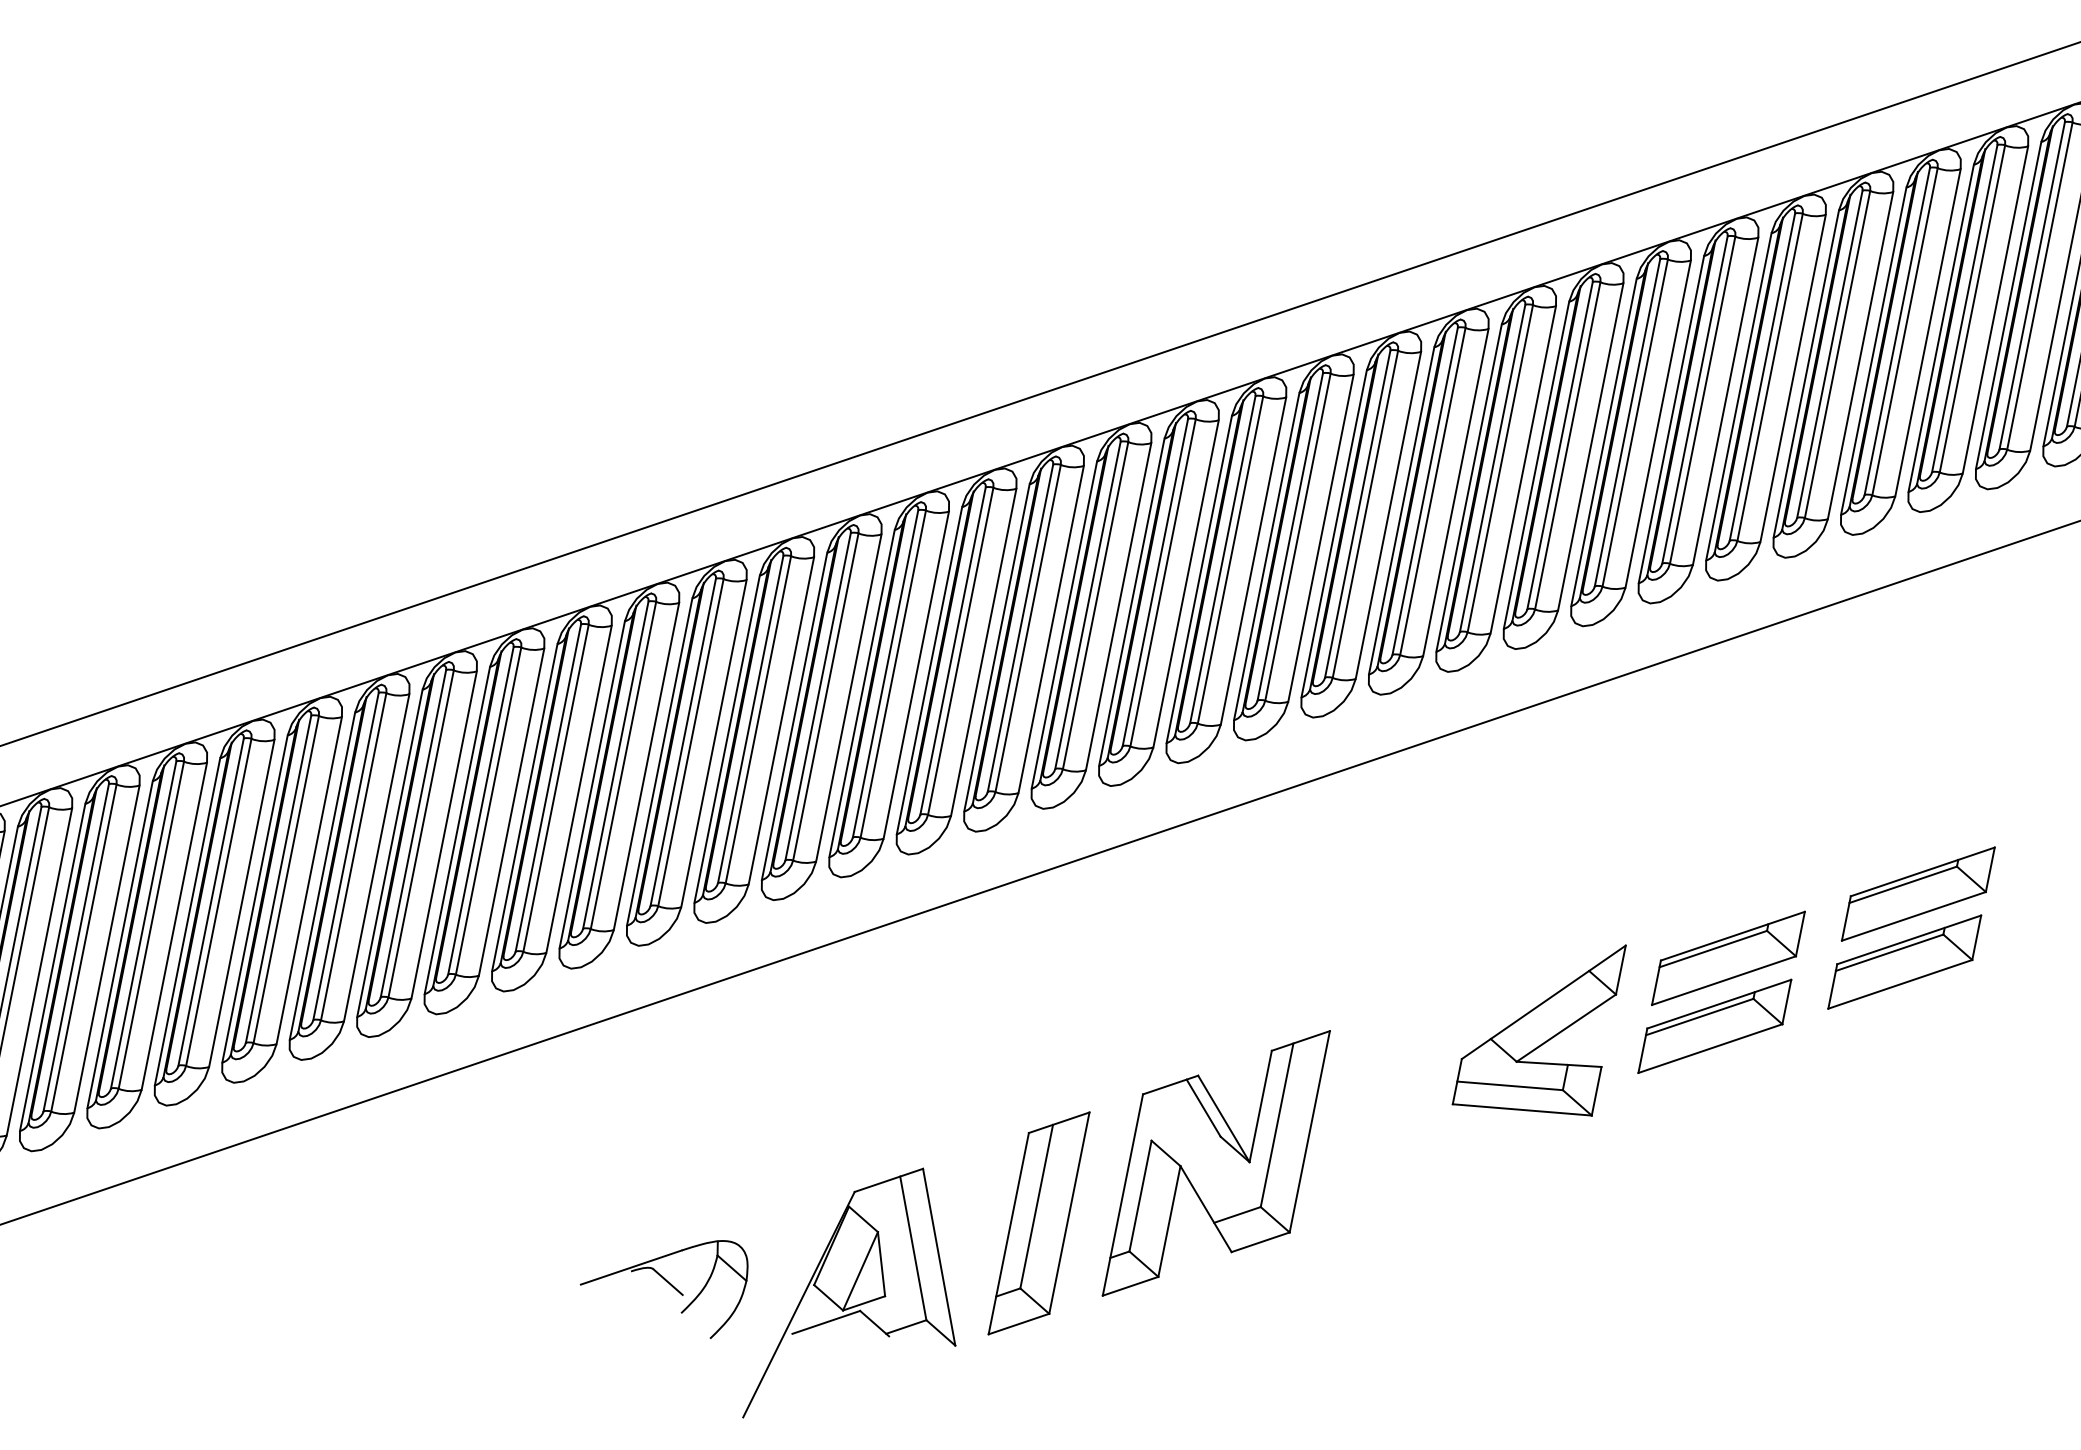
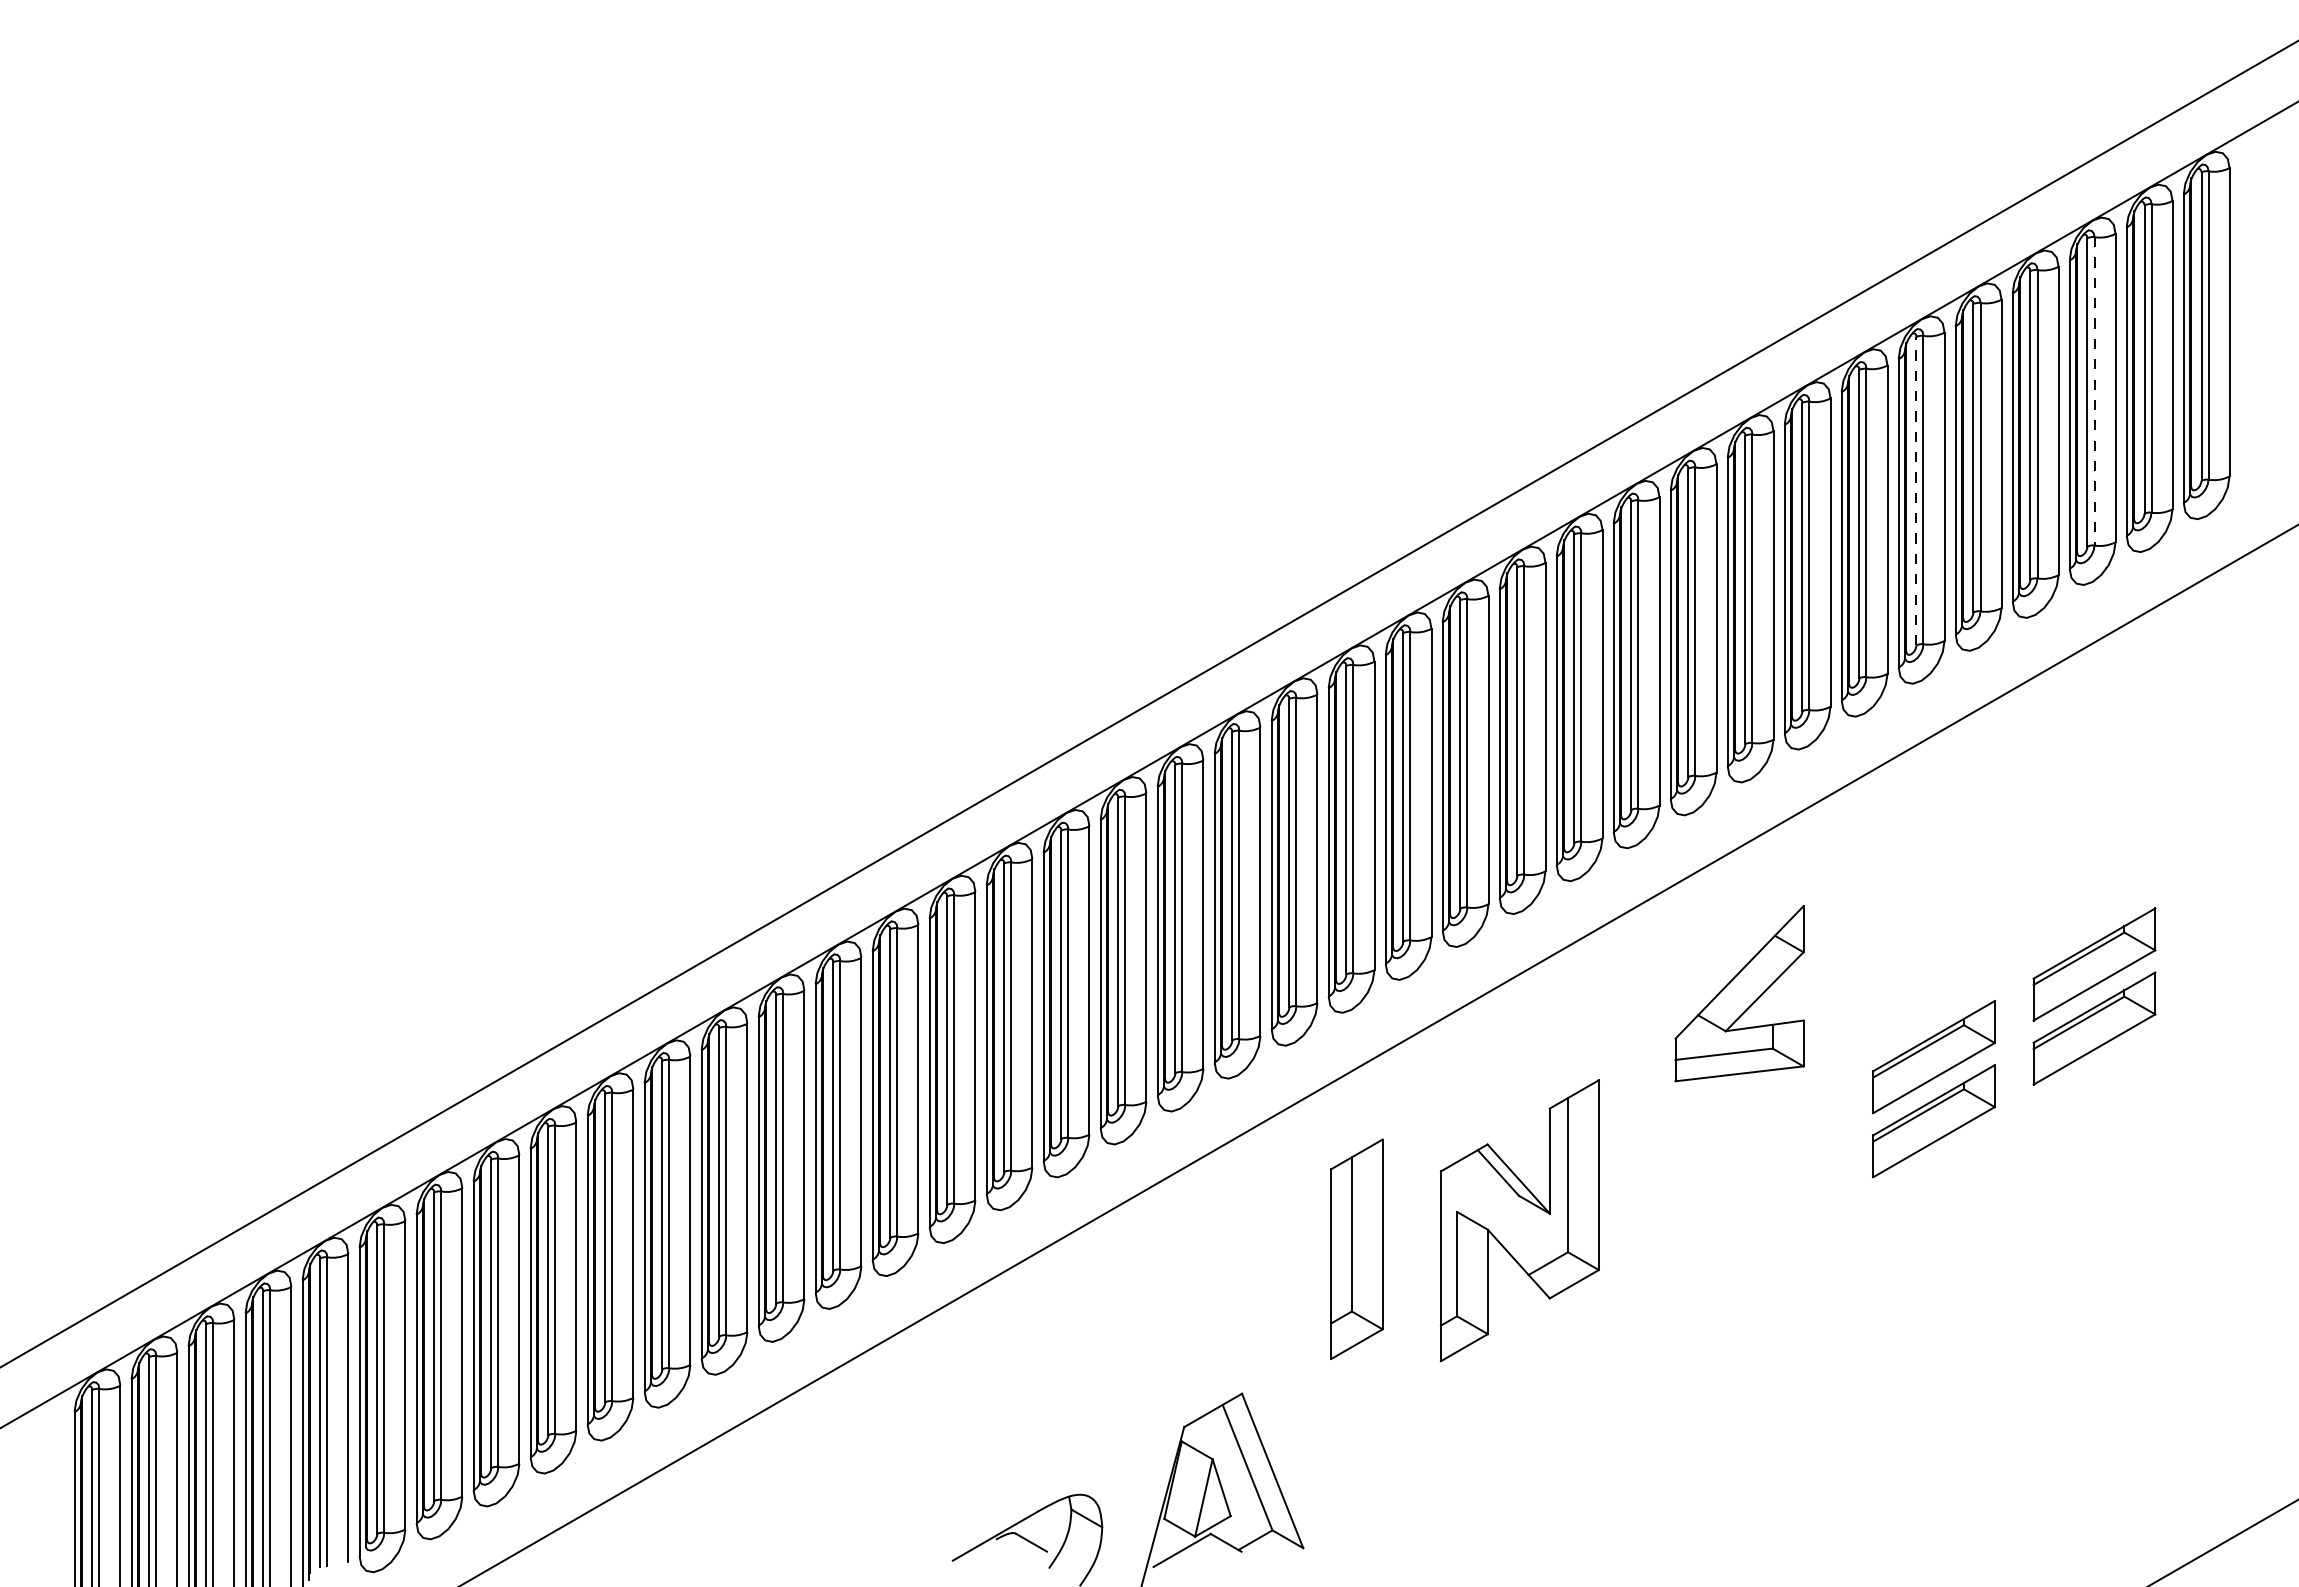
line: (2039, 286) -> (2094, 391), solid -> dashed
line: (1830, 353) -> (1916, 490), solid -> dashed
part: (1539, 1024) -> (1739, 993), moved
part: (1215, 1163) -> (1519, 1220), moved
part: (1038, 1222) -> (1356, 1248), moved

